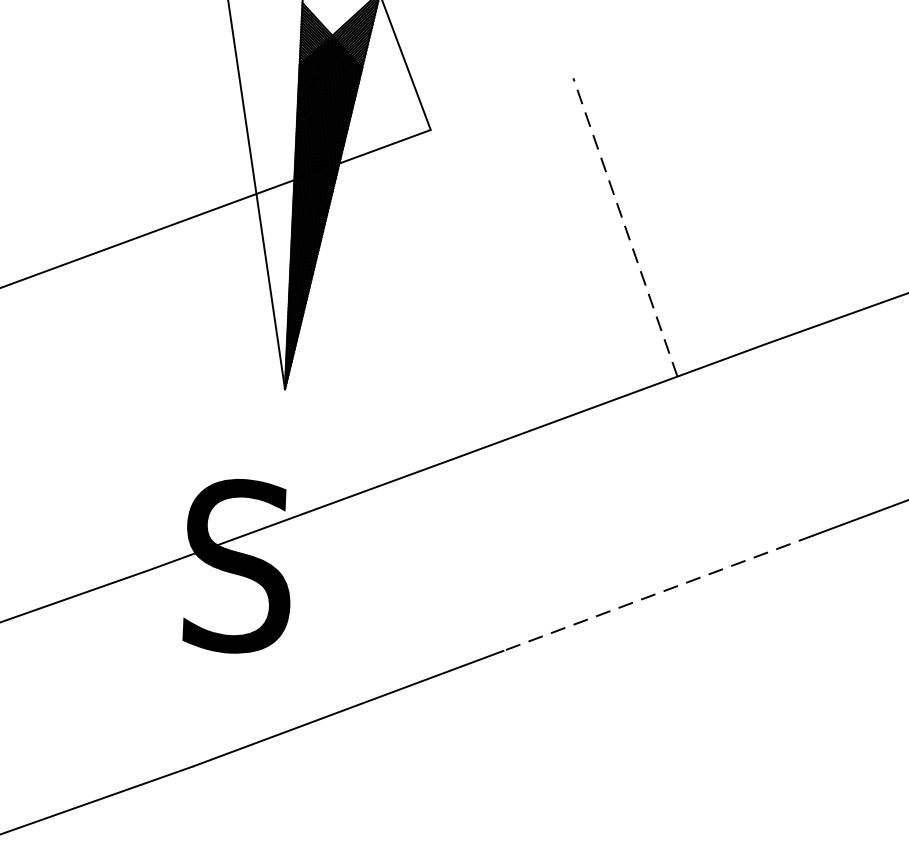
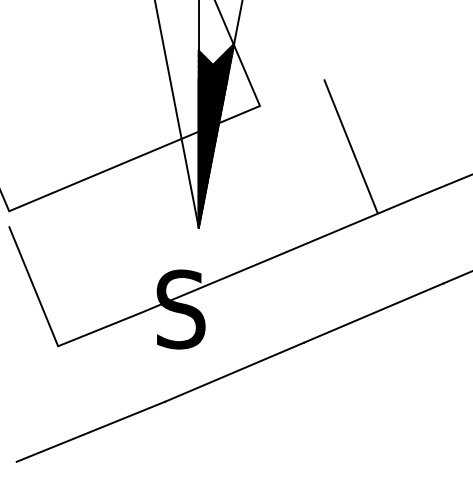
line: (624, 227) -> (350, 146), dashed -> solid
line: (657, 594) -> (373, 313), dashed -> solid

